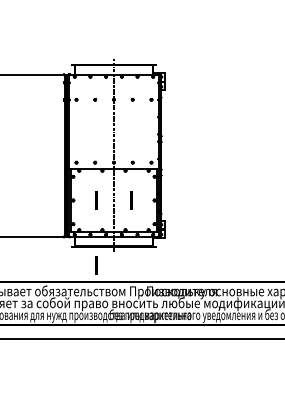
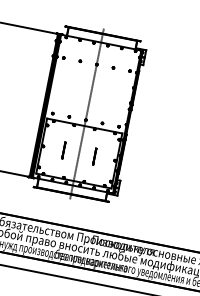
line: (96, 265) -> (52, 207), removed

